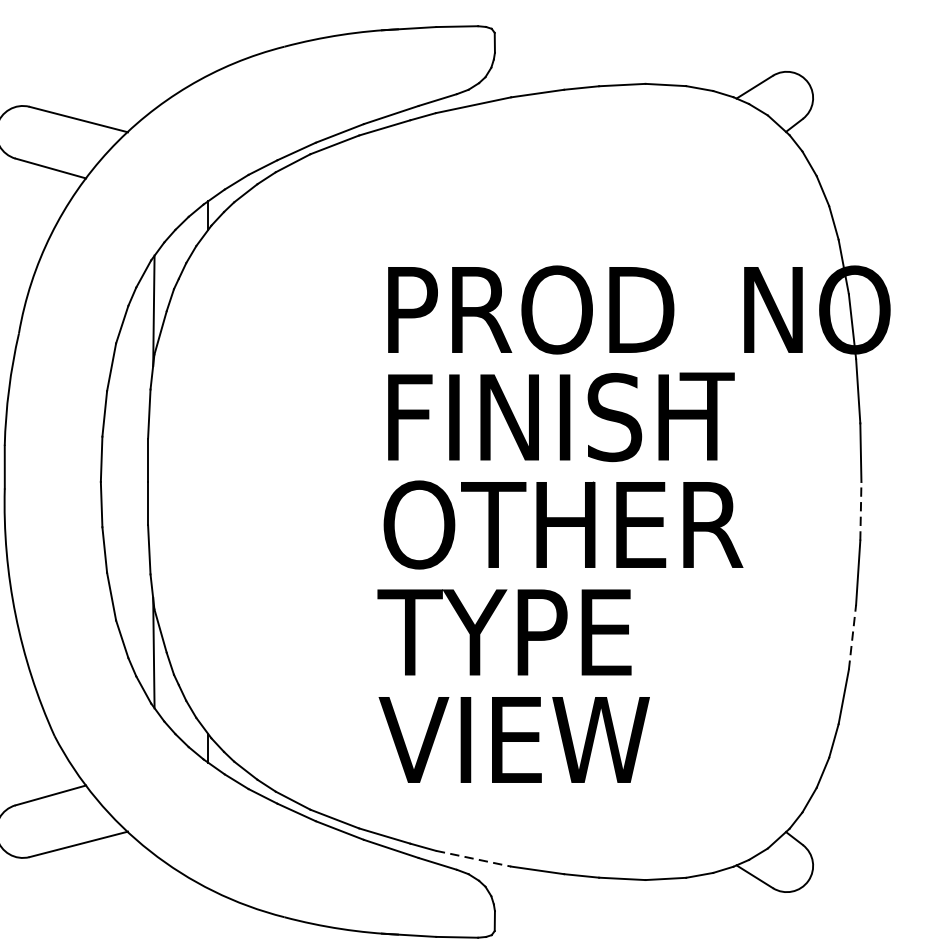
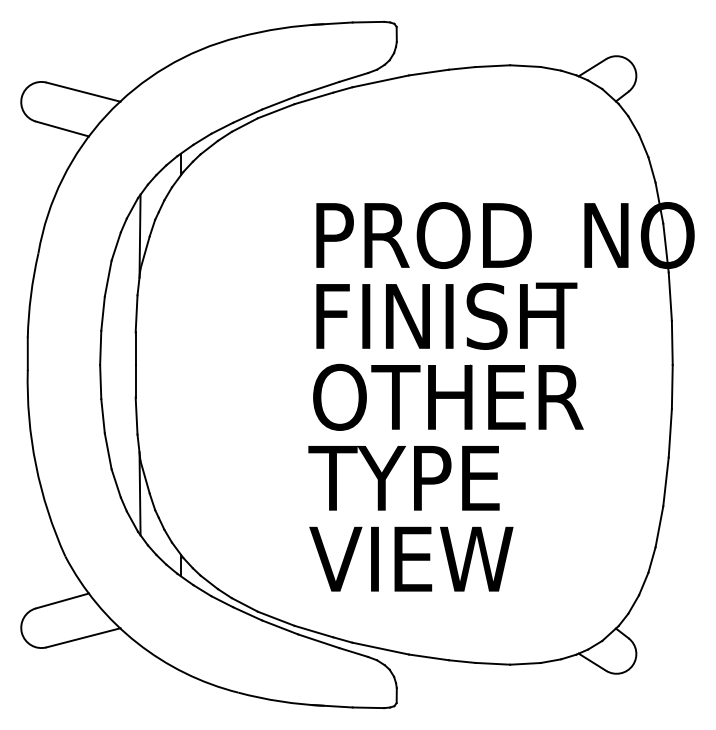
line: (861, 510) -> (672, 386), dashed -> solid
line: (851, 636) -> (665, 481), dashed -> solid
line: (473, 858) -> (380, 648), dashed -> solid

